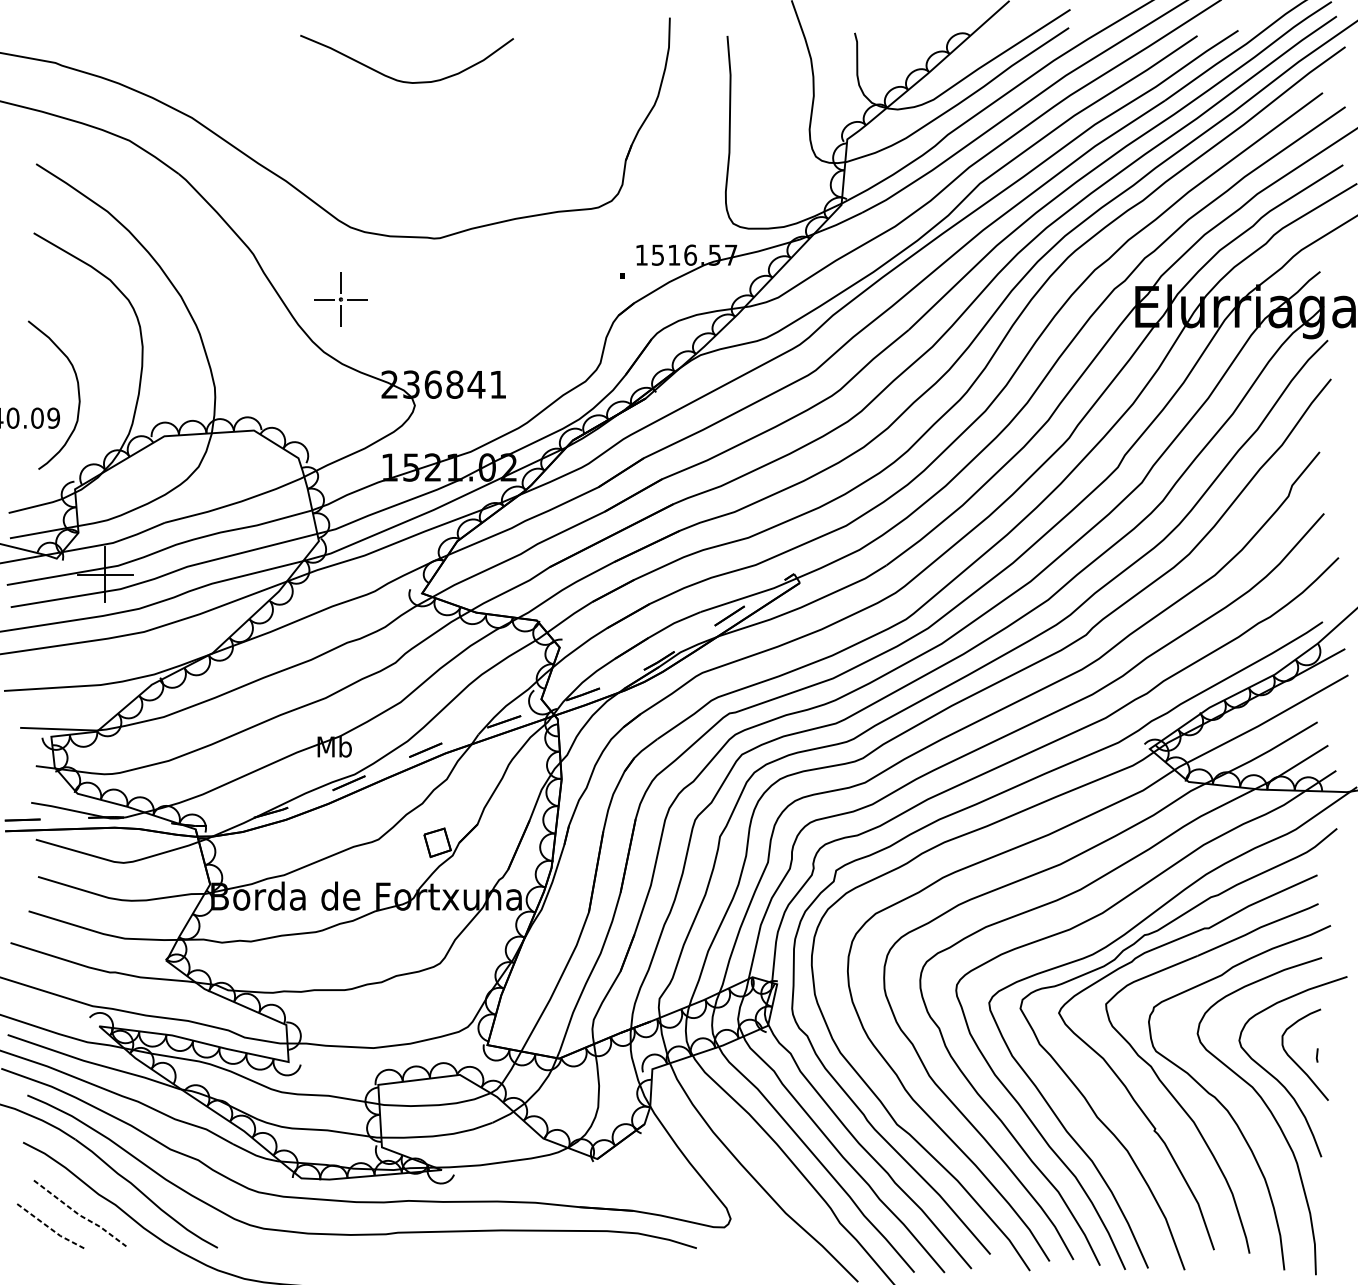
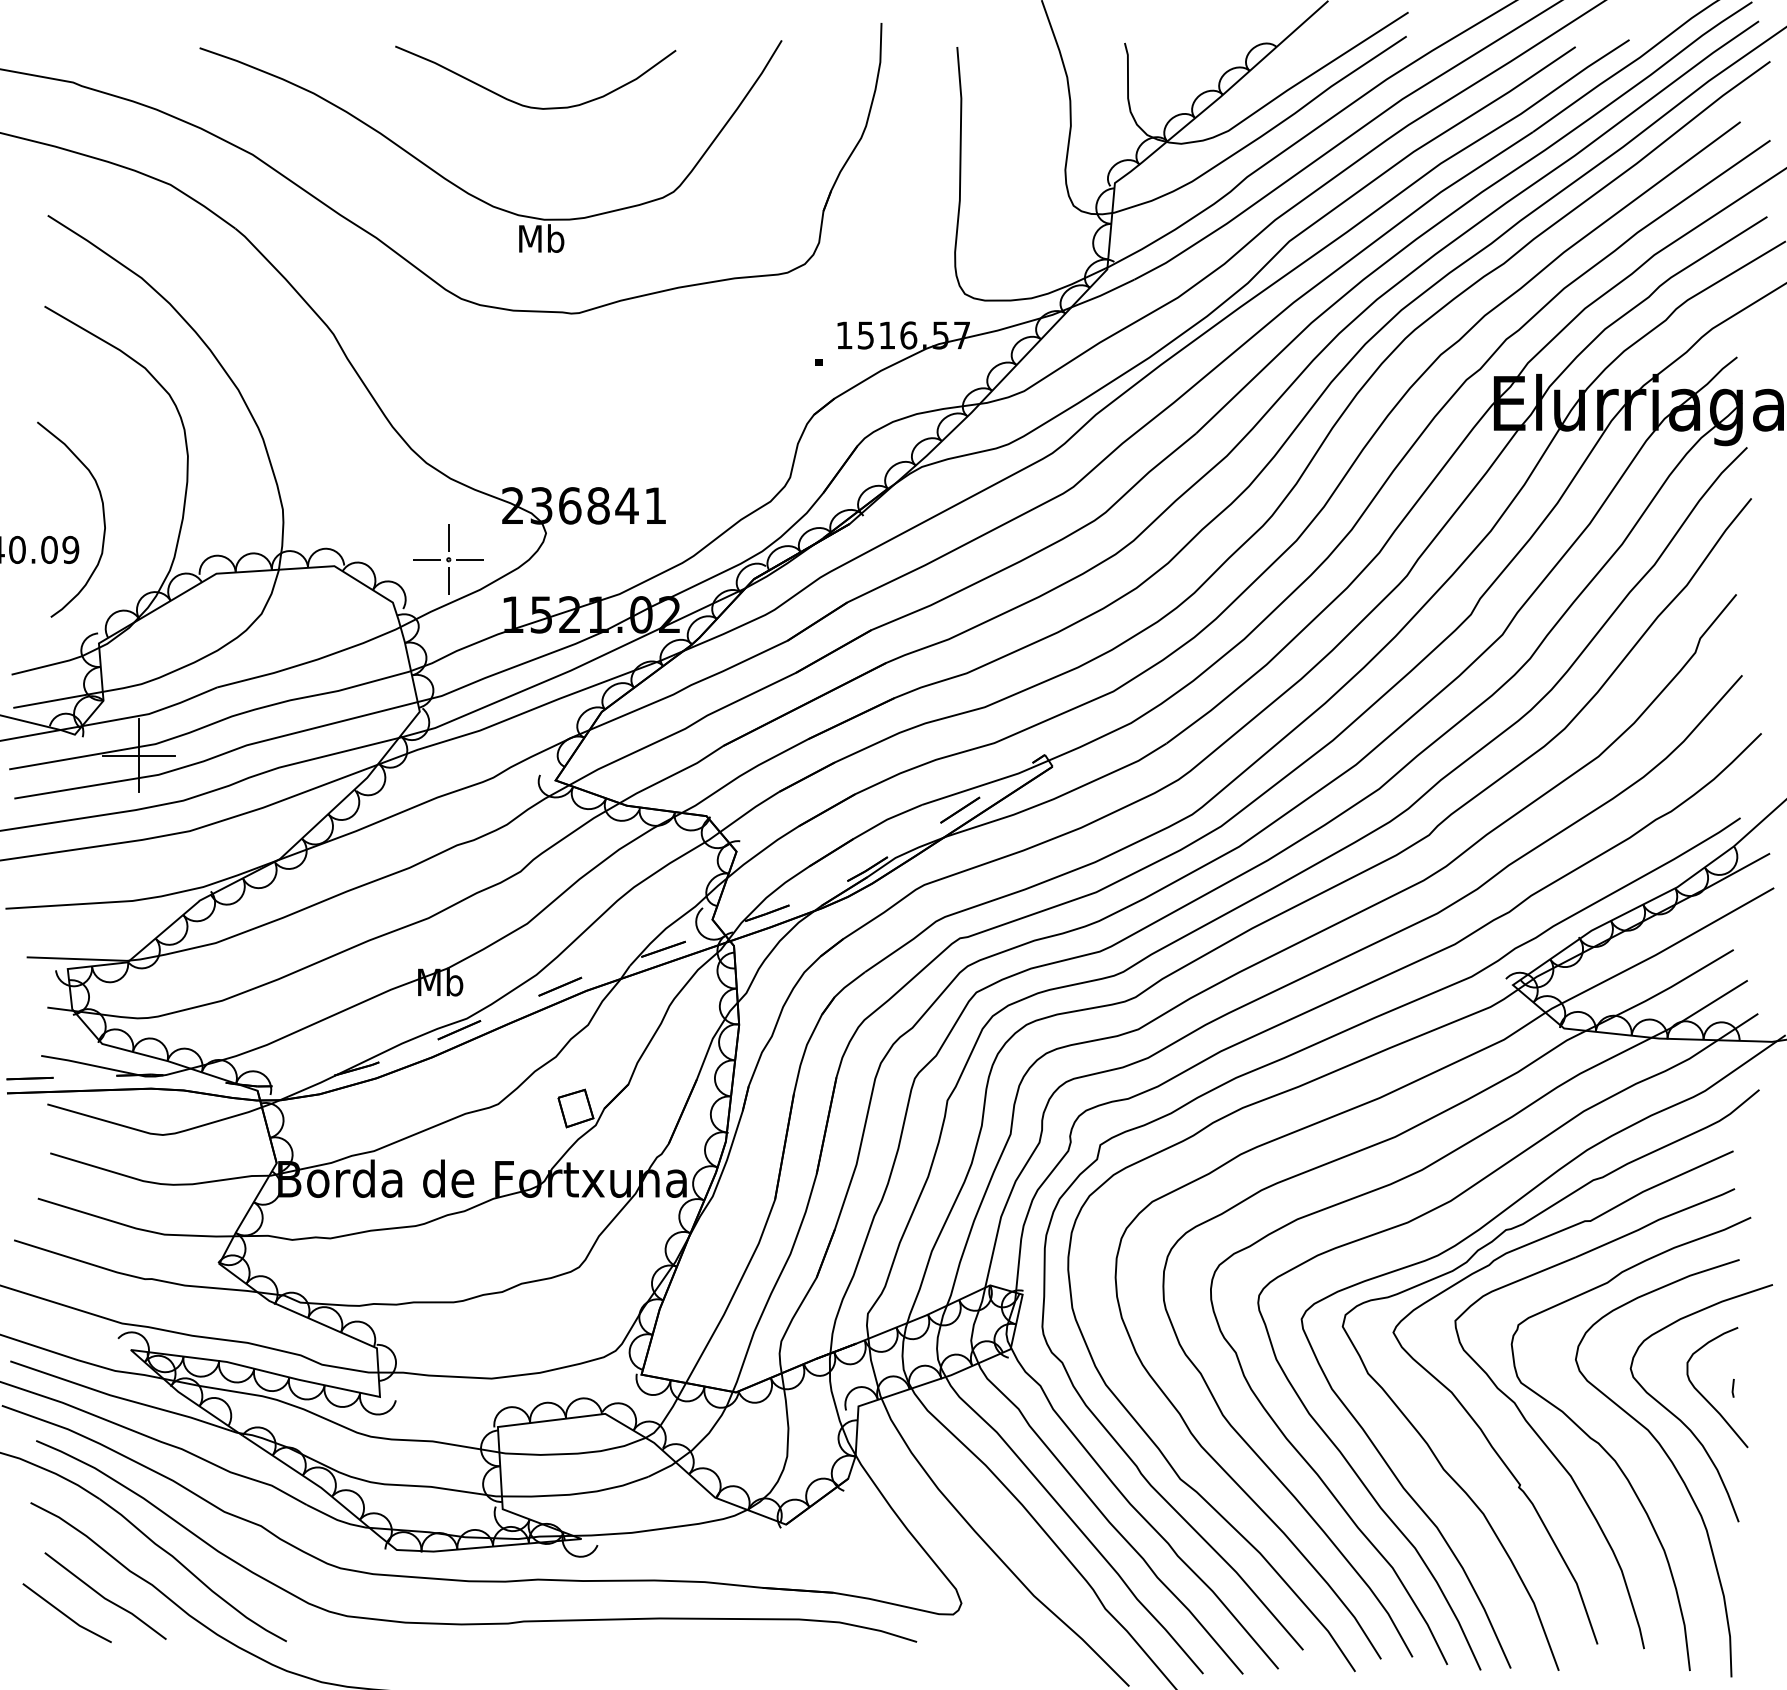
part: (351, 143) -> (462, 188), added
part: (340, 299) -> (448, 559), moved
line: (79, 1215) -> (104, 1598), dashed -> solid
line: (50, 1228) -> (66, 1616), dashed -> solid

